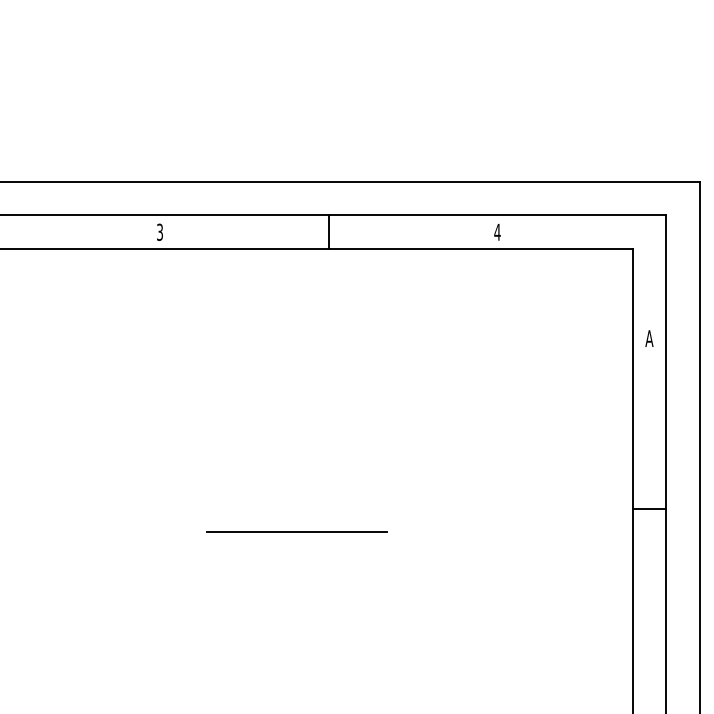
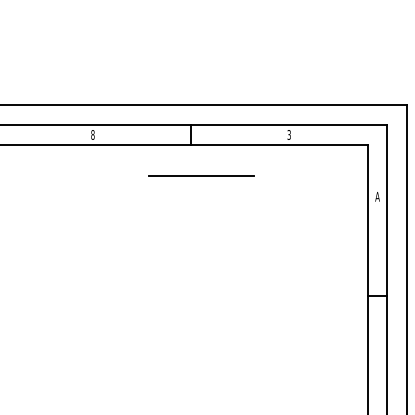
text: (159, 231) -> (92, 134), 3 -> 8
text: (497, 231) -> (289, 134), 4 -> 3
line: (296, 532) -> (201, 175), moved

